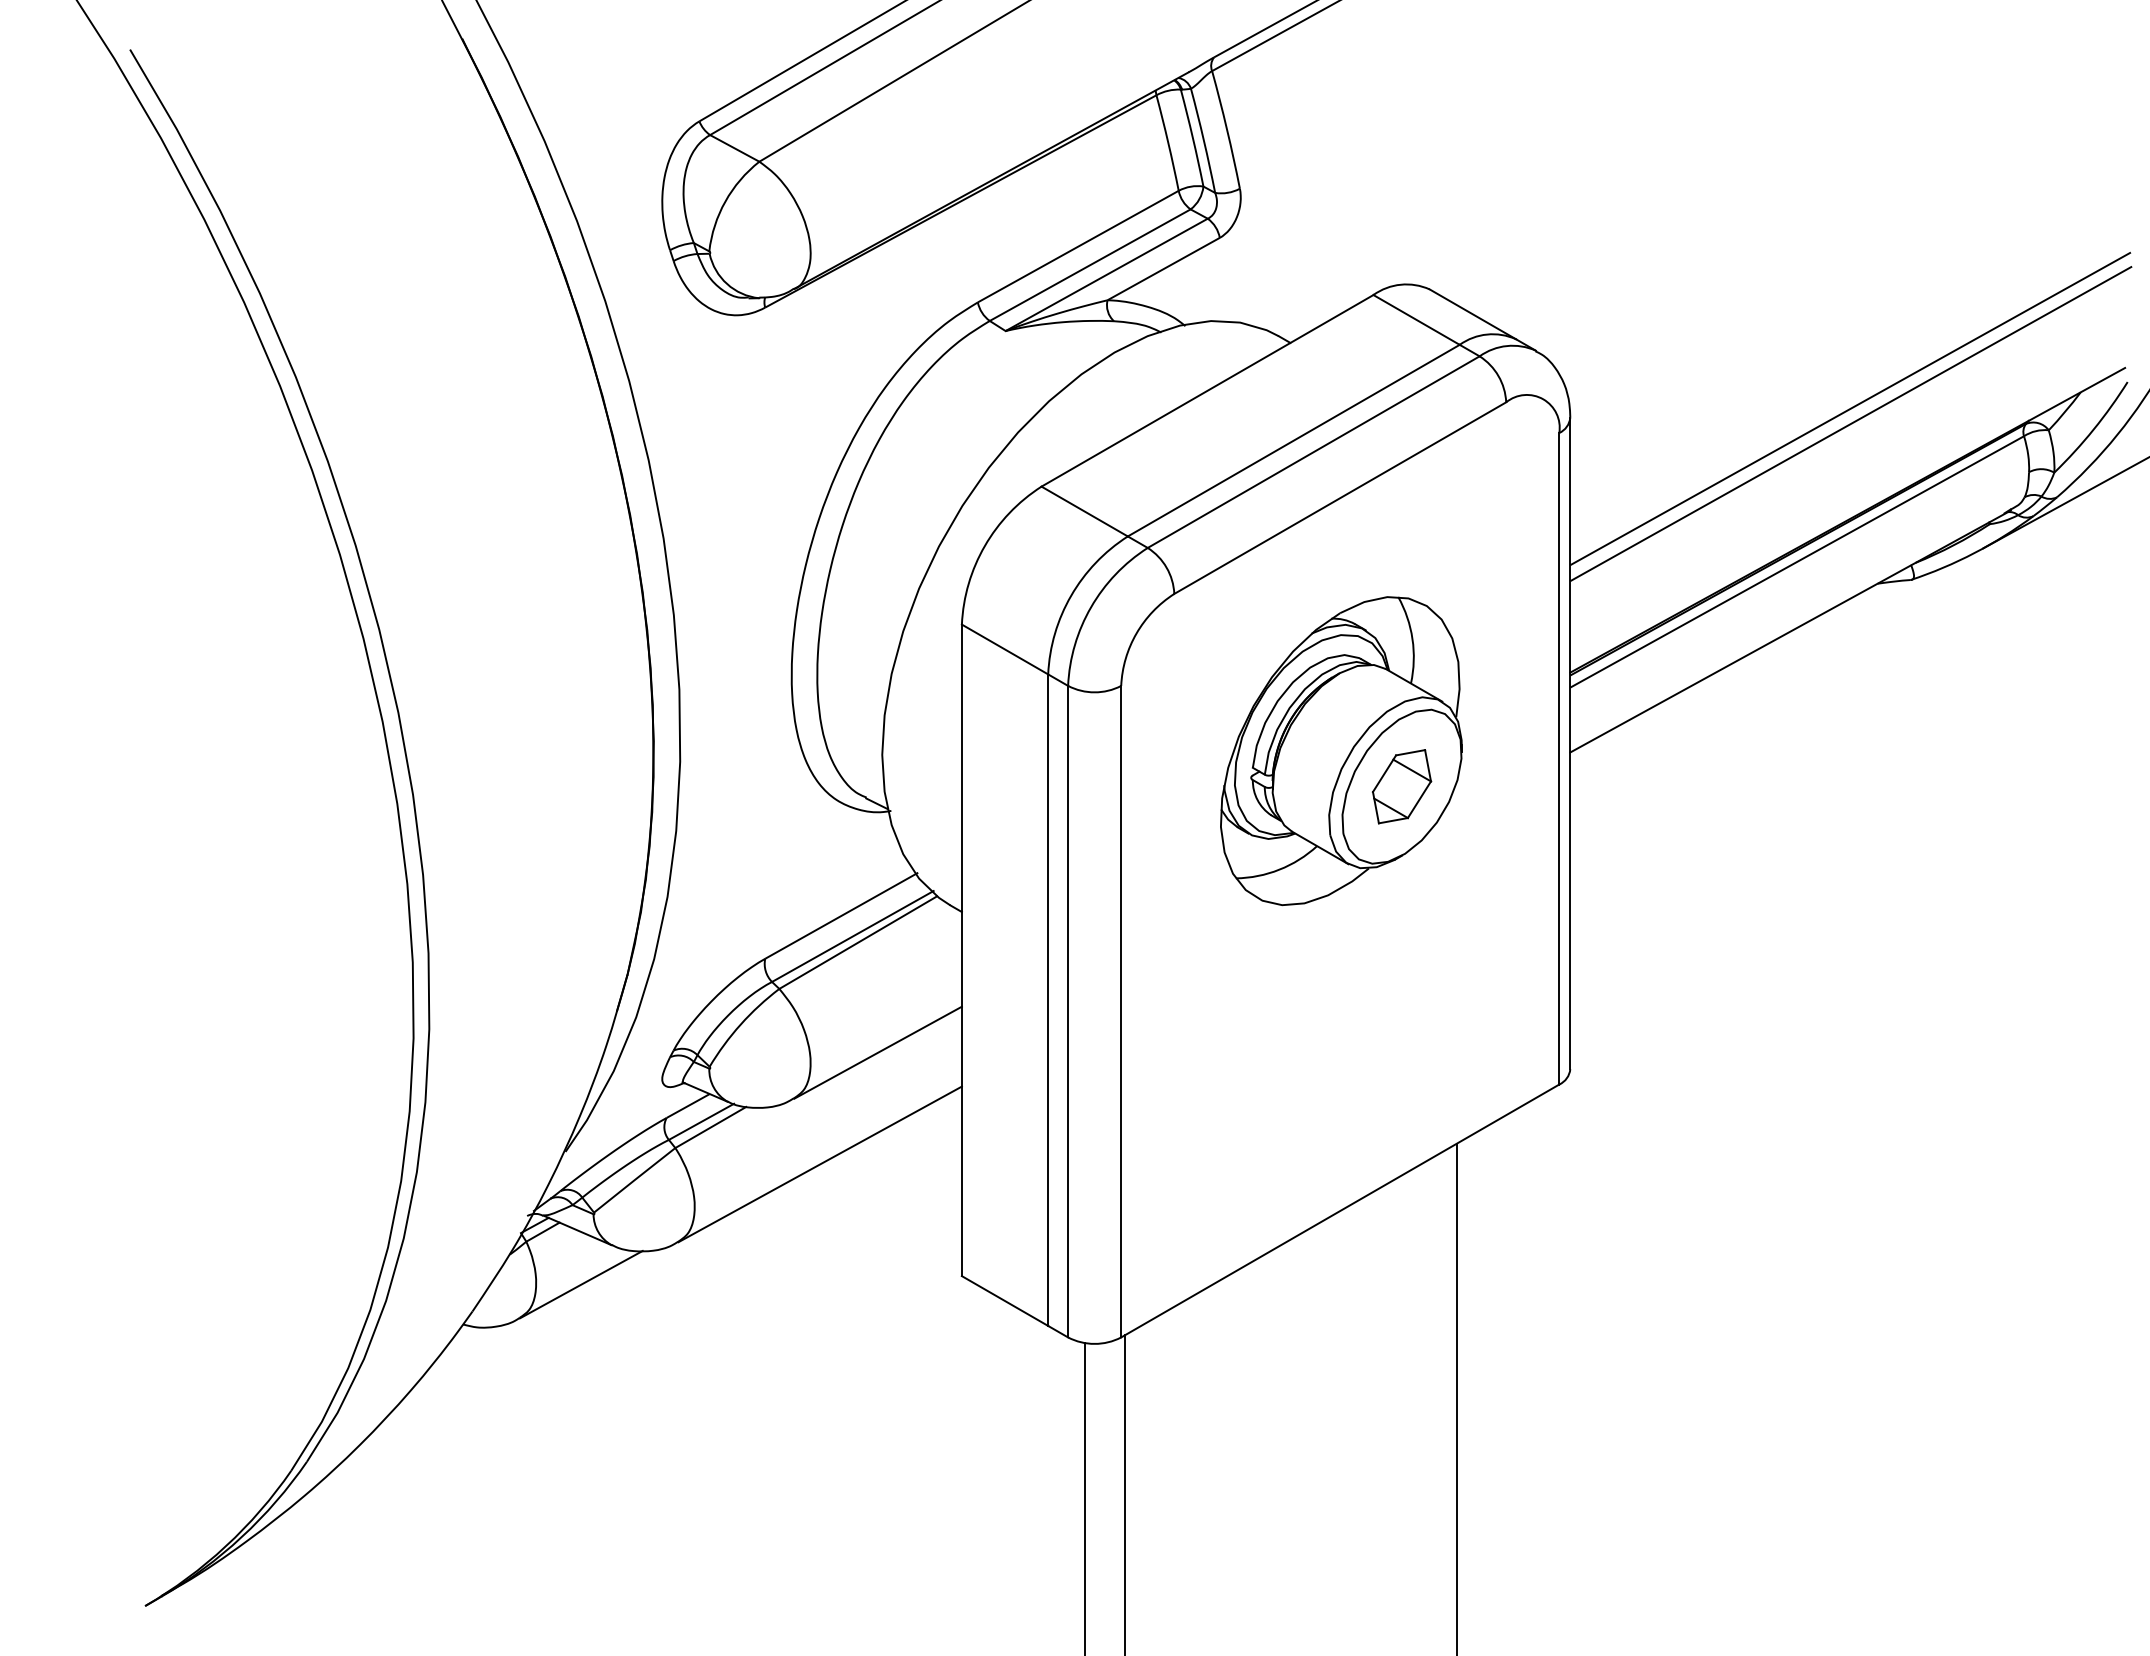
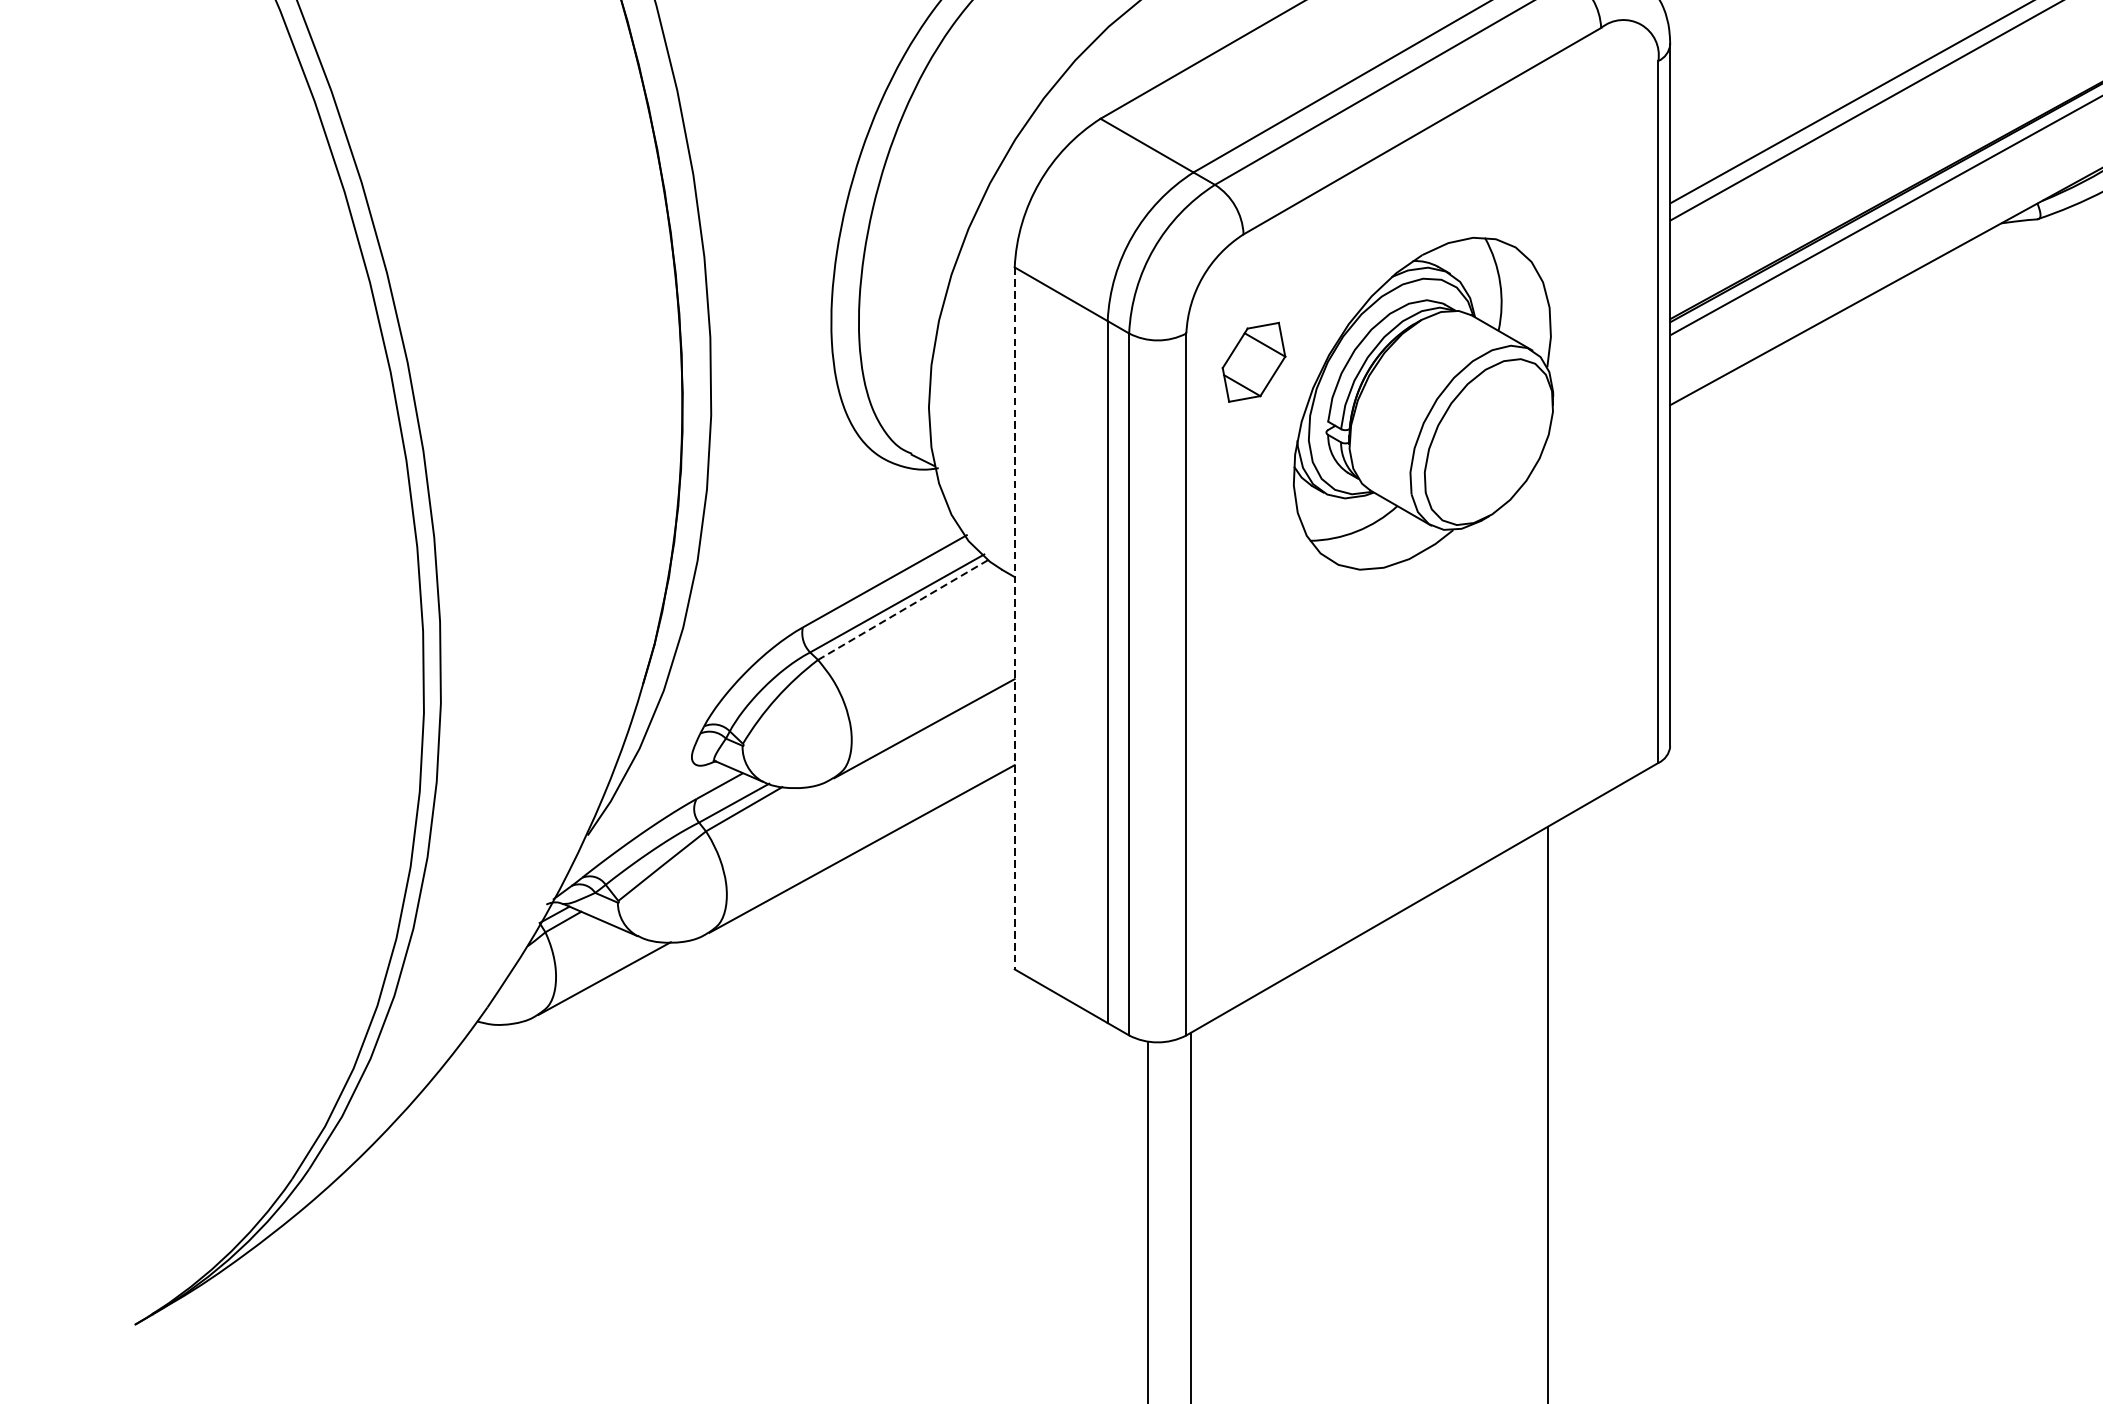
part: (1402, 786) -> (1254, 362), moved
line: (857, 942) -> (902, 609), solid -> dashed
line: (961, 950) -> (1014, 618), solid -> dashed

